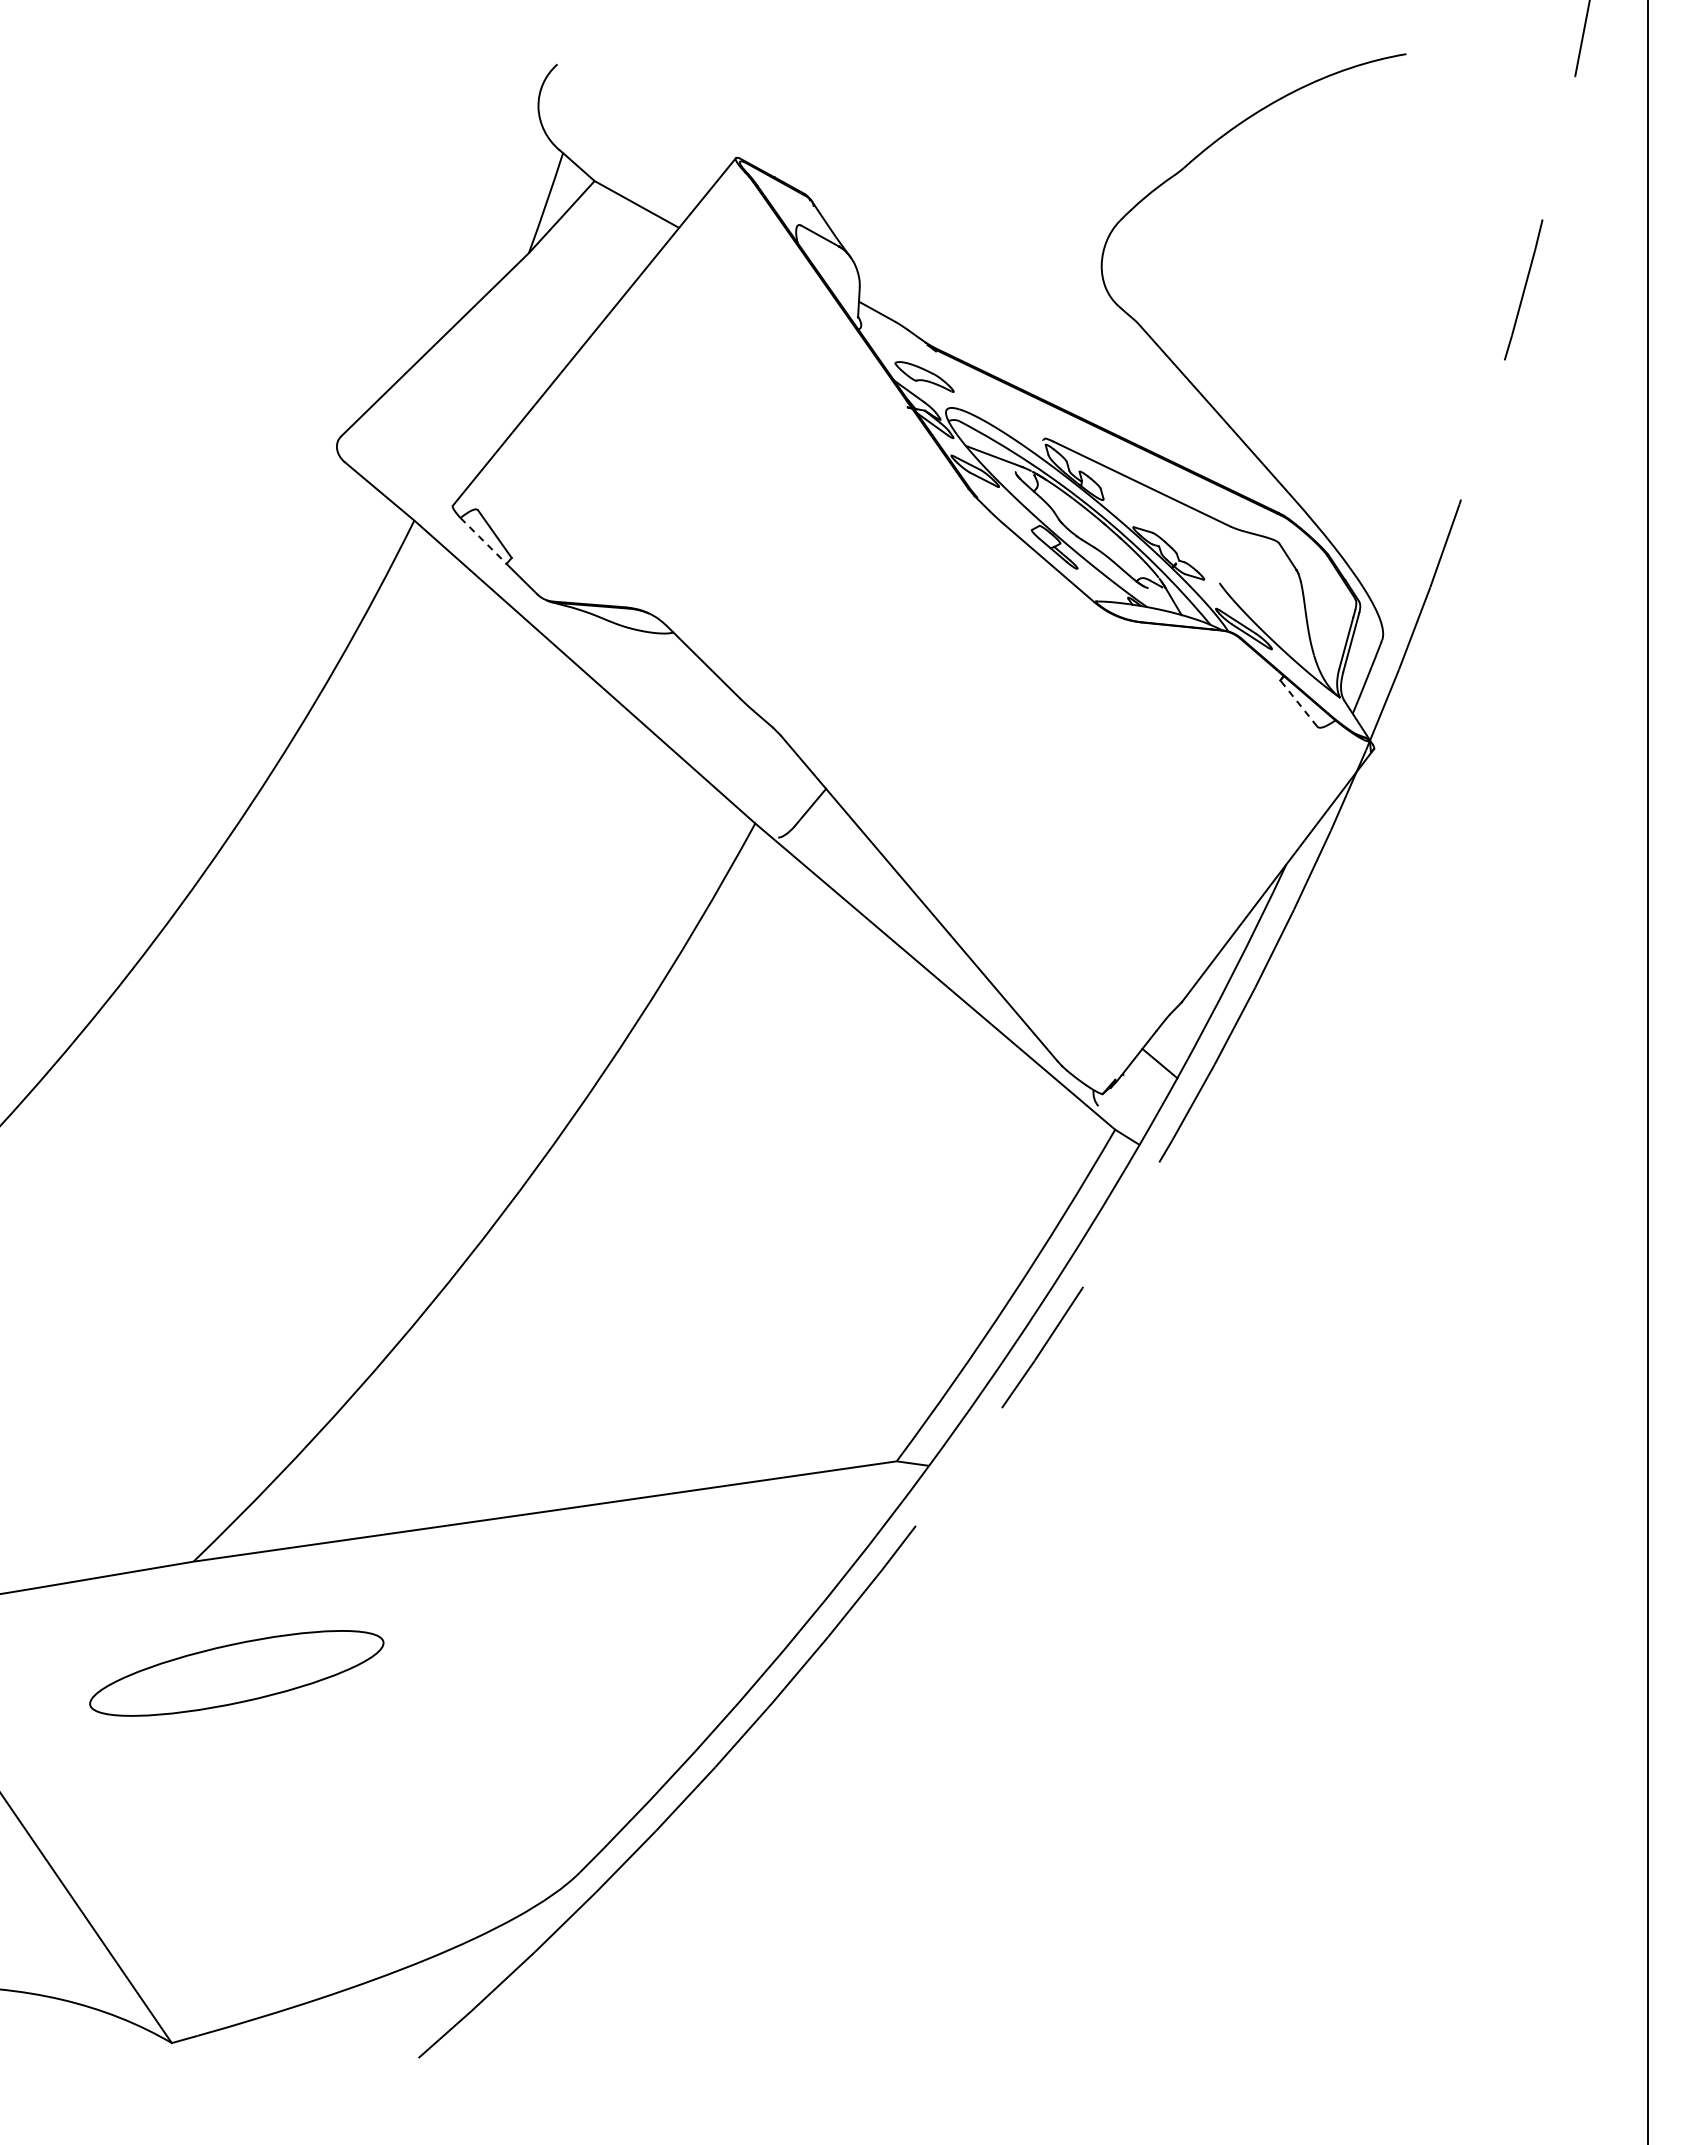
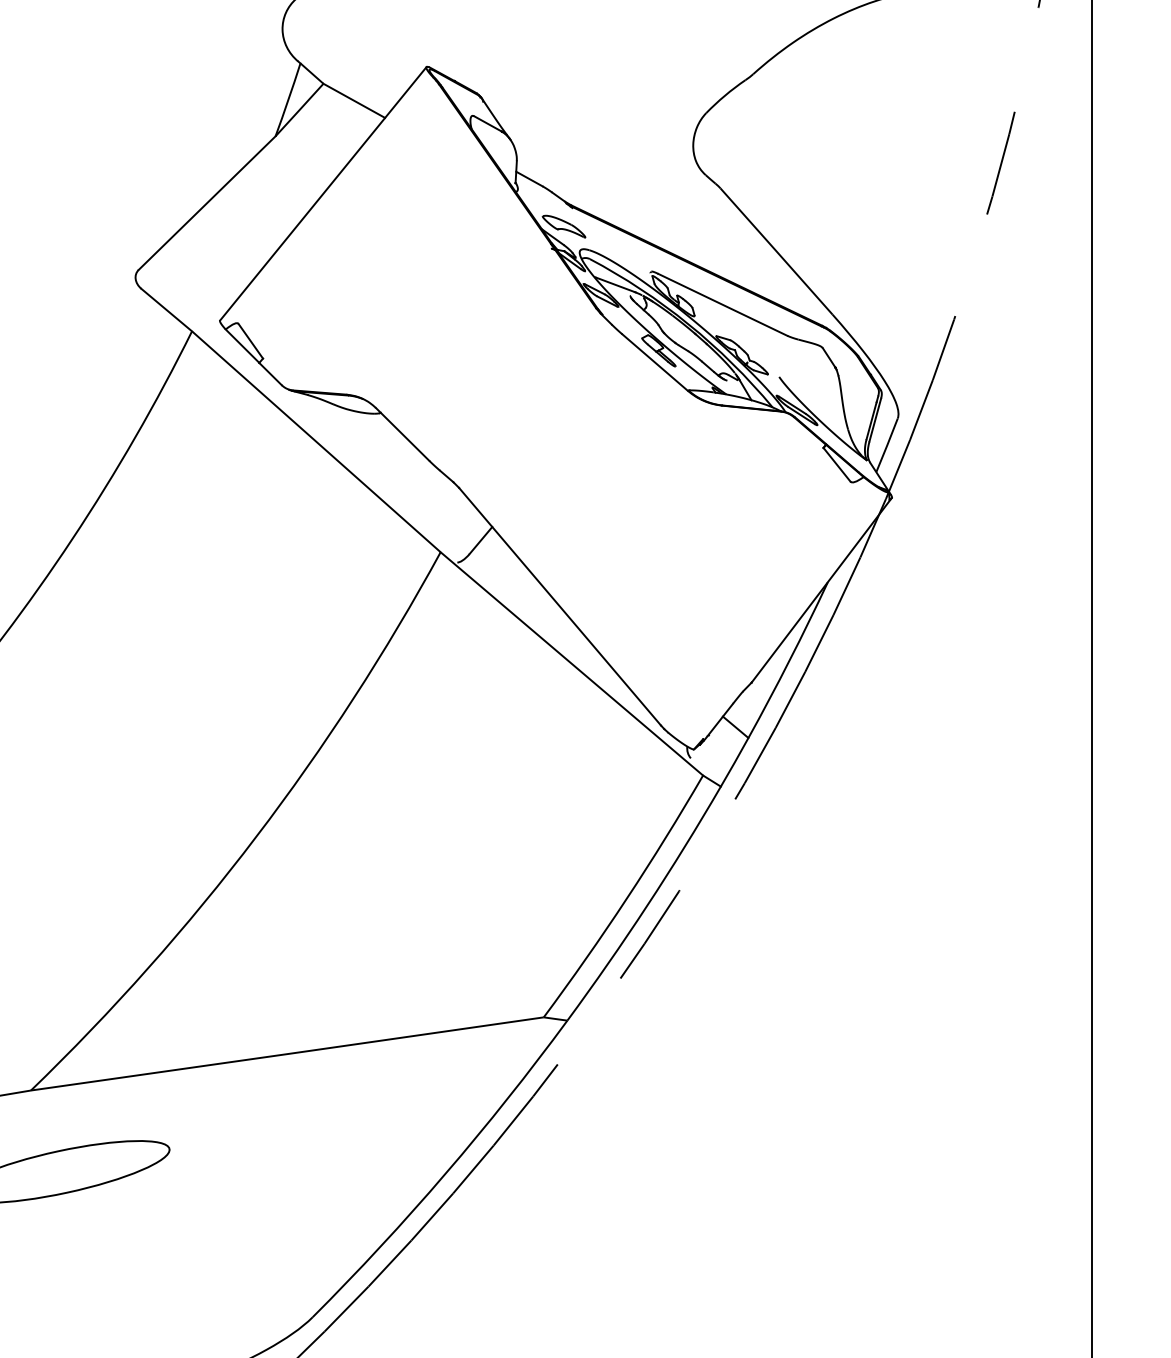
line: (483, 540) -> (242, 345), dashed -> solid
line: (1298, 703) -> (836, 464), dashed -> solid

